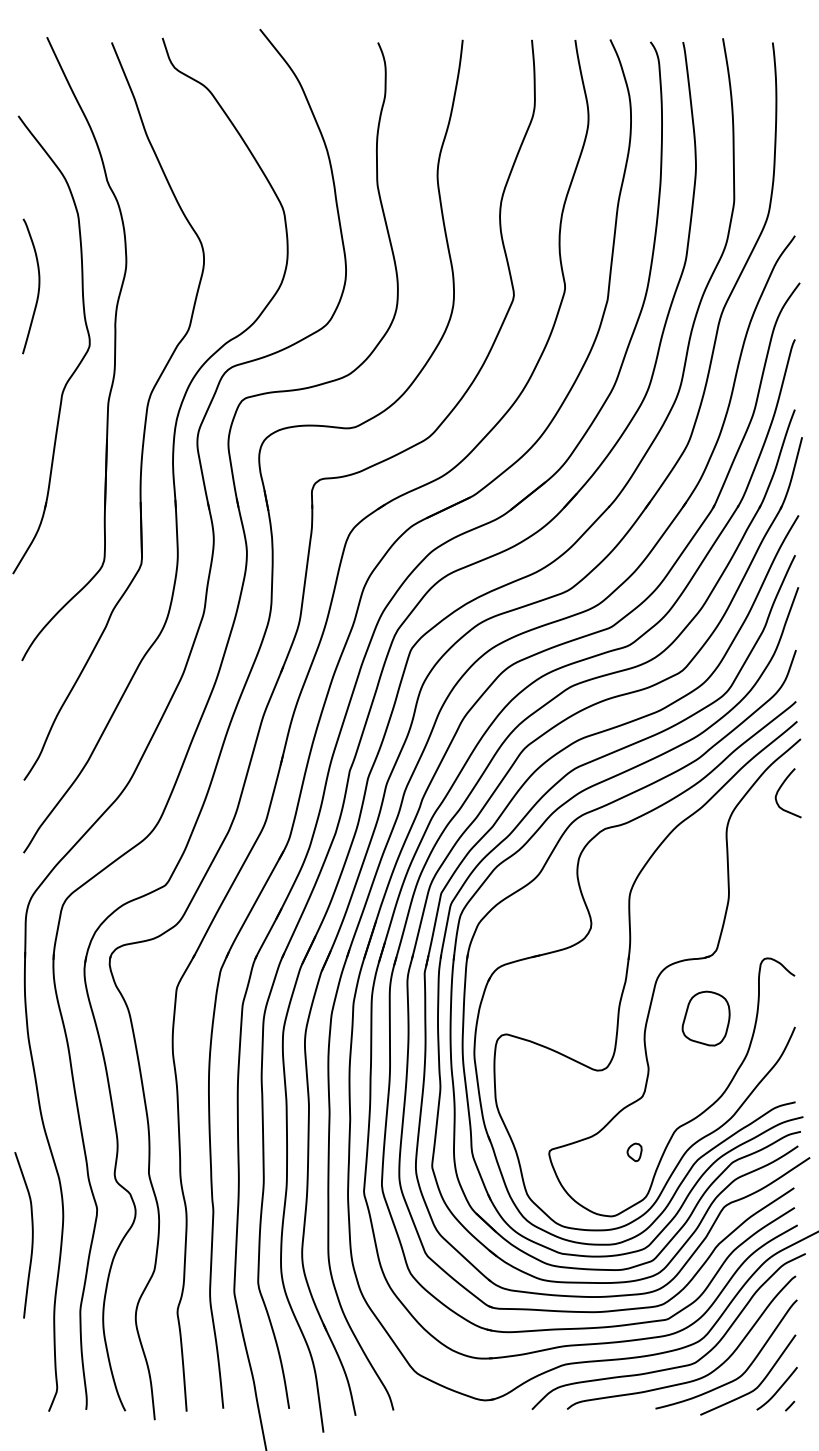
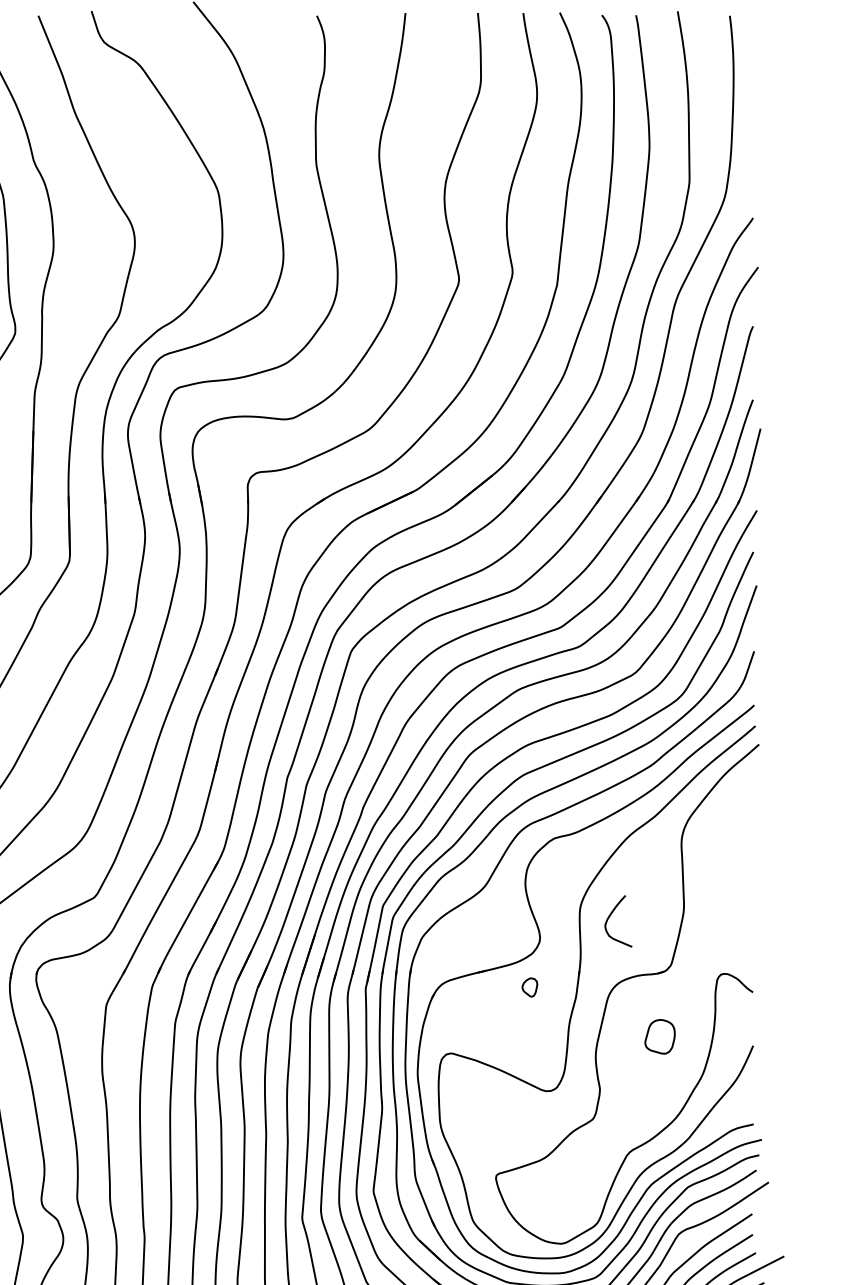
curve: (780, 789) -> (610, 917), moved
part: (705, 1018) -> (659, 1036), size x0.6
part: (634, 1152) -> (529, 987), moved

